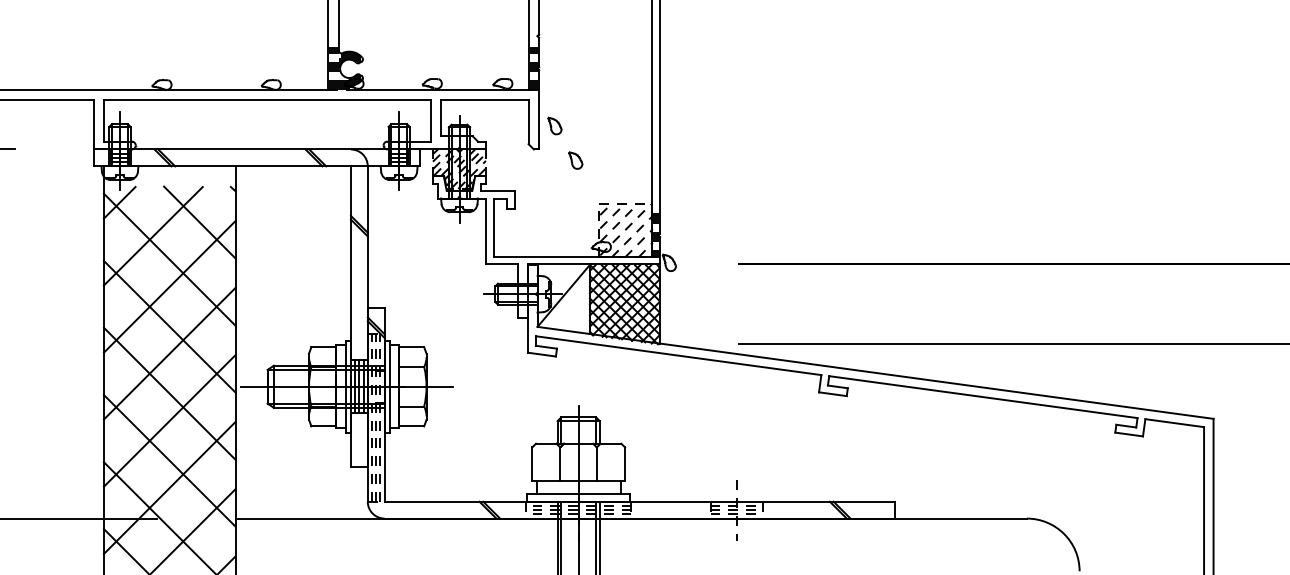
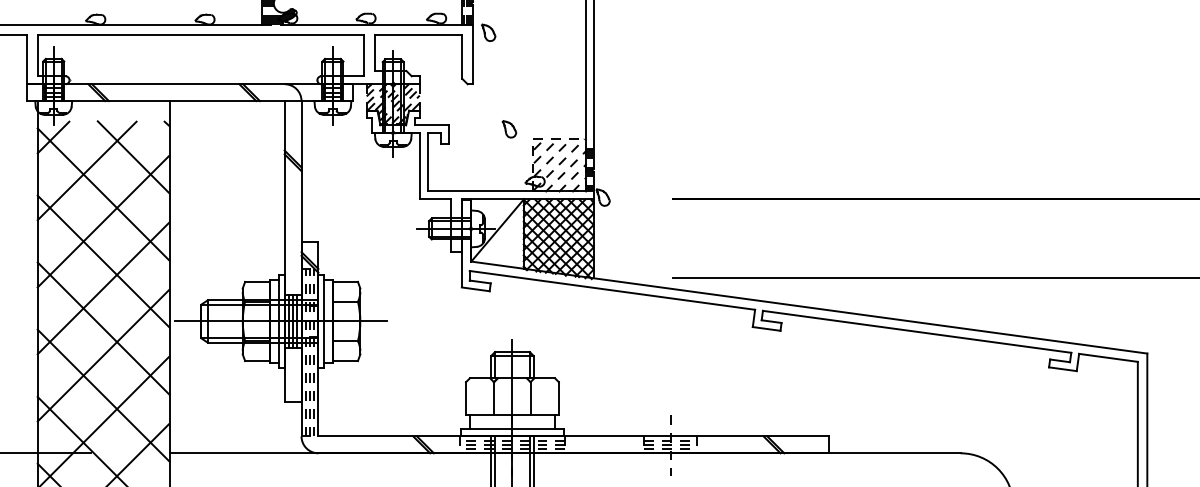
part: (554, 125) -> (488, 32), moved
part: (575, 160) -> (509, 129), moved

